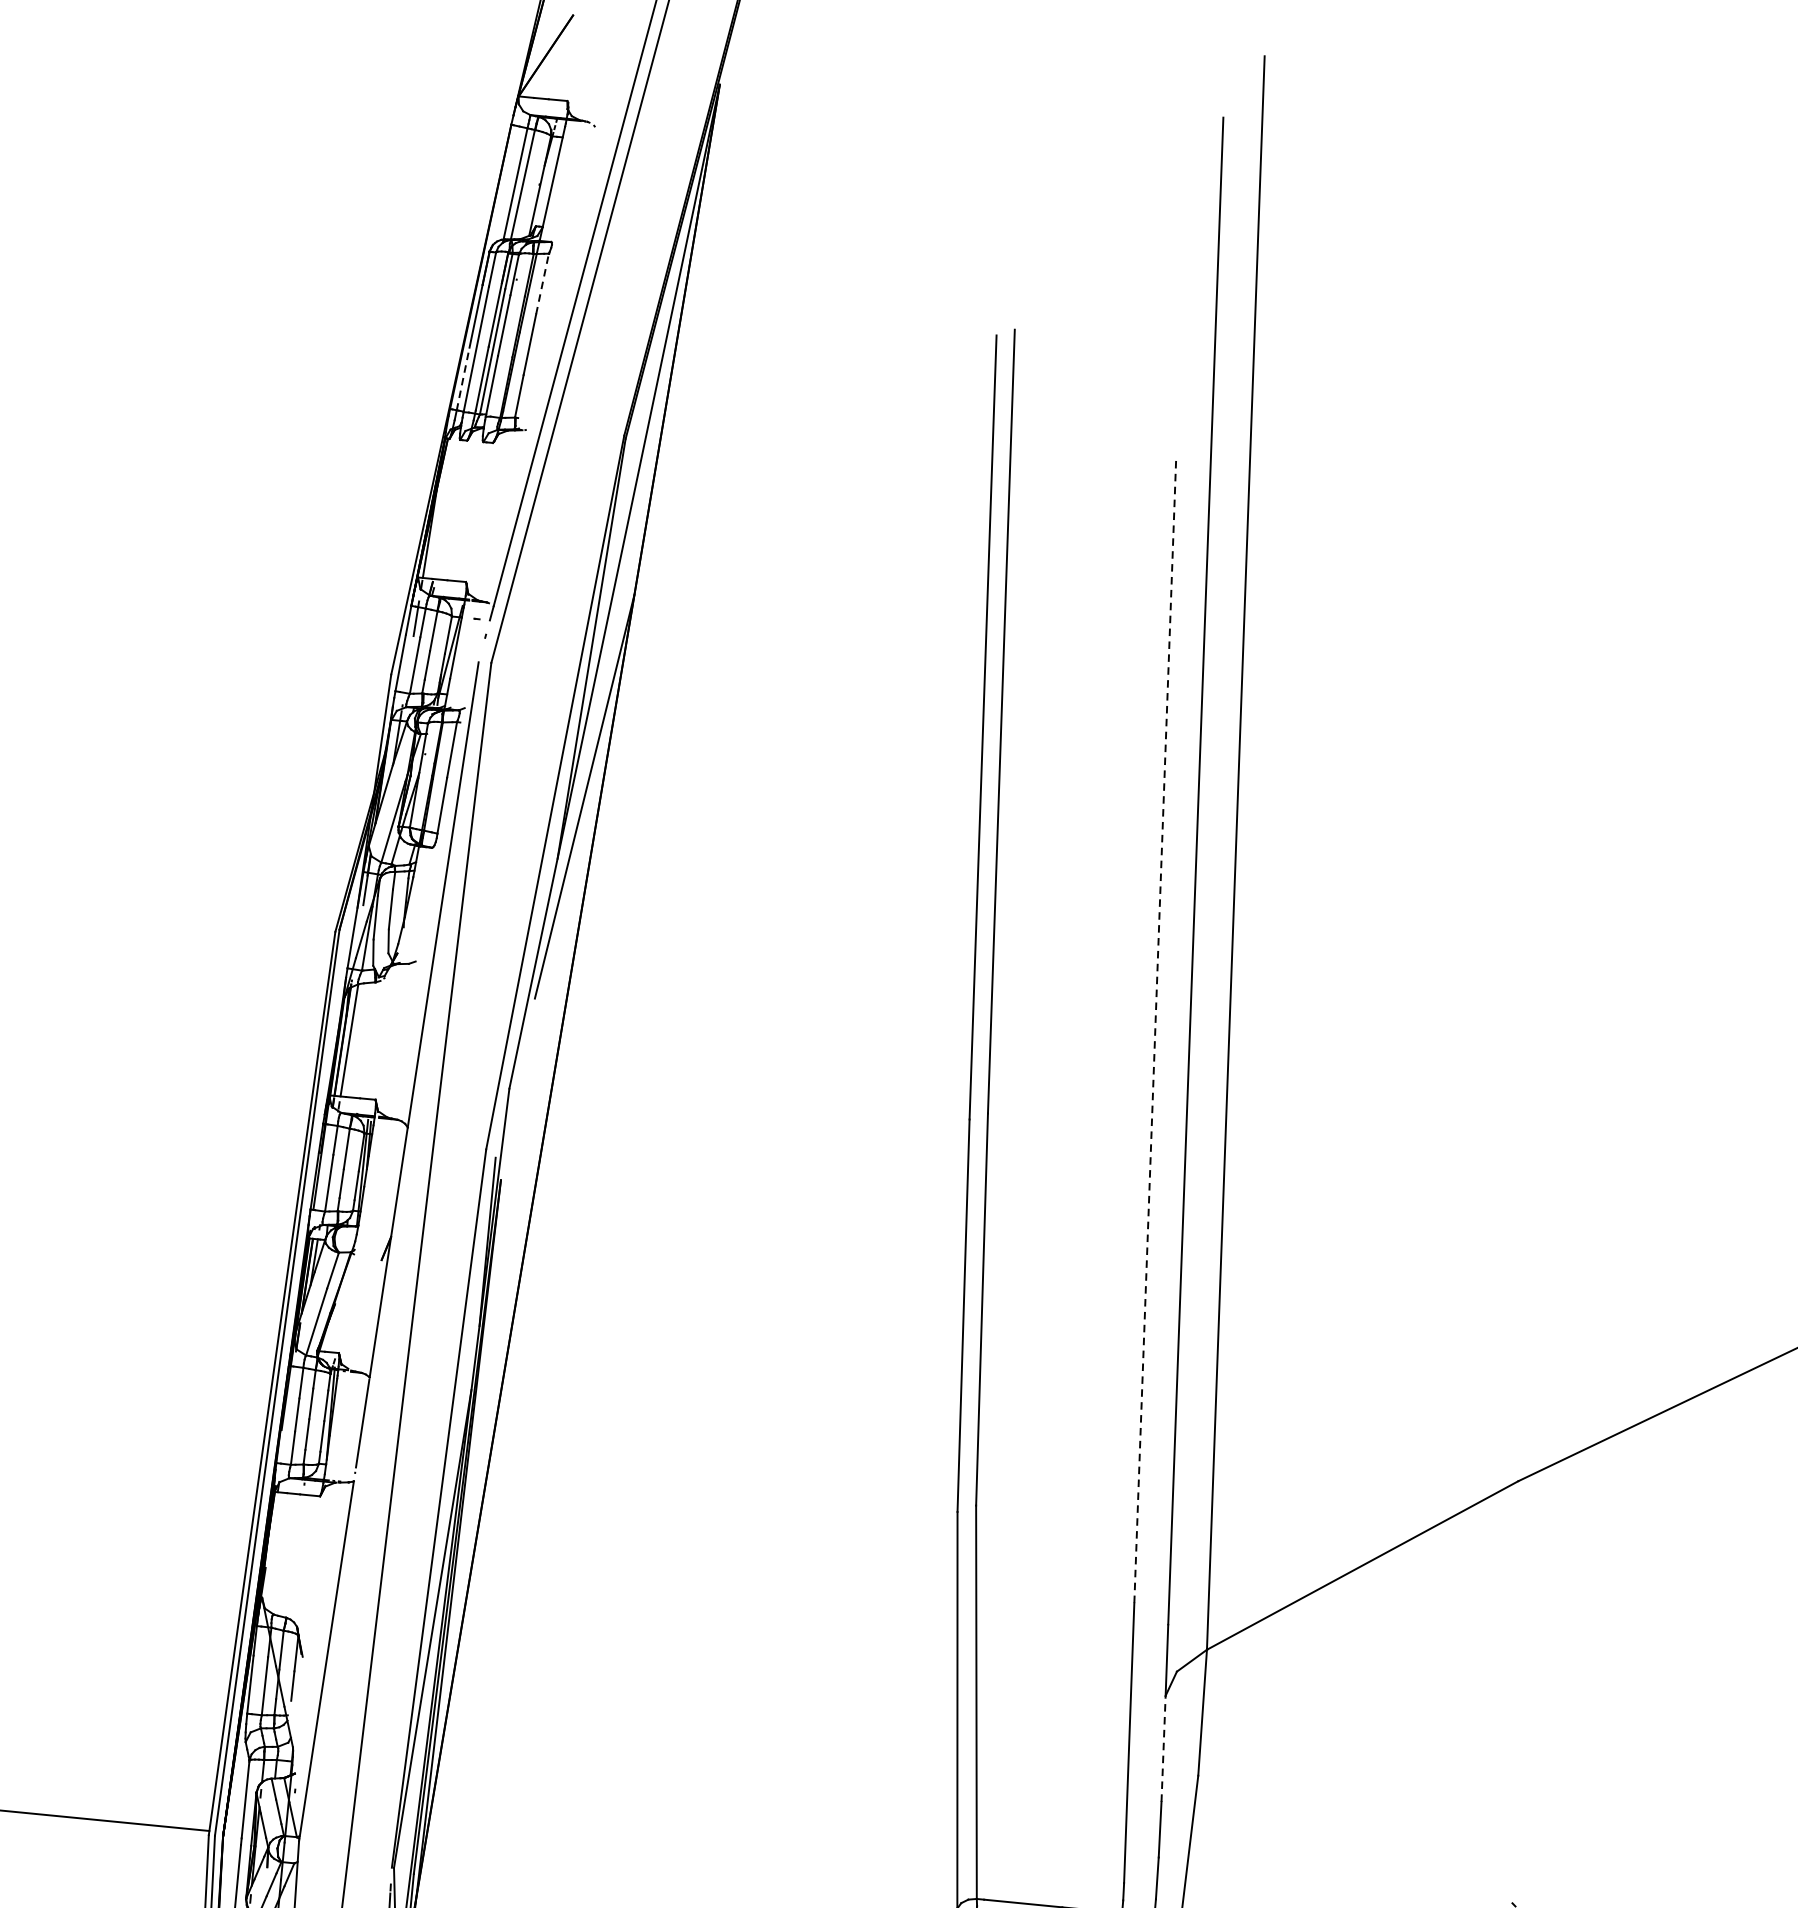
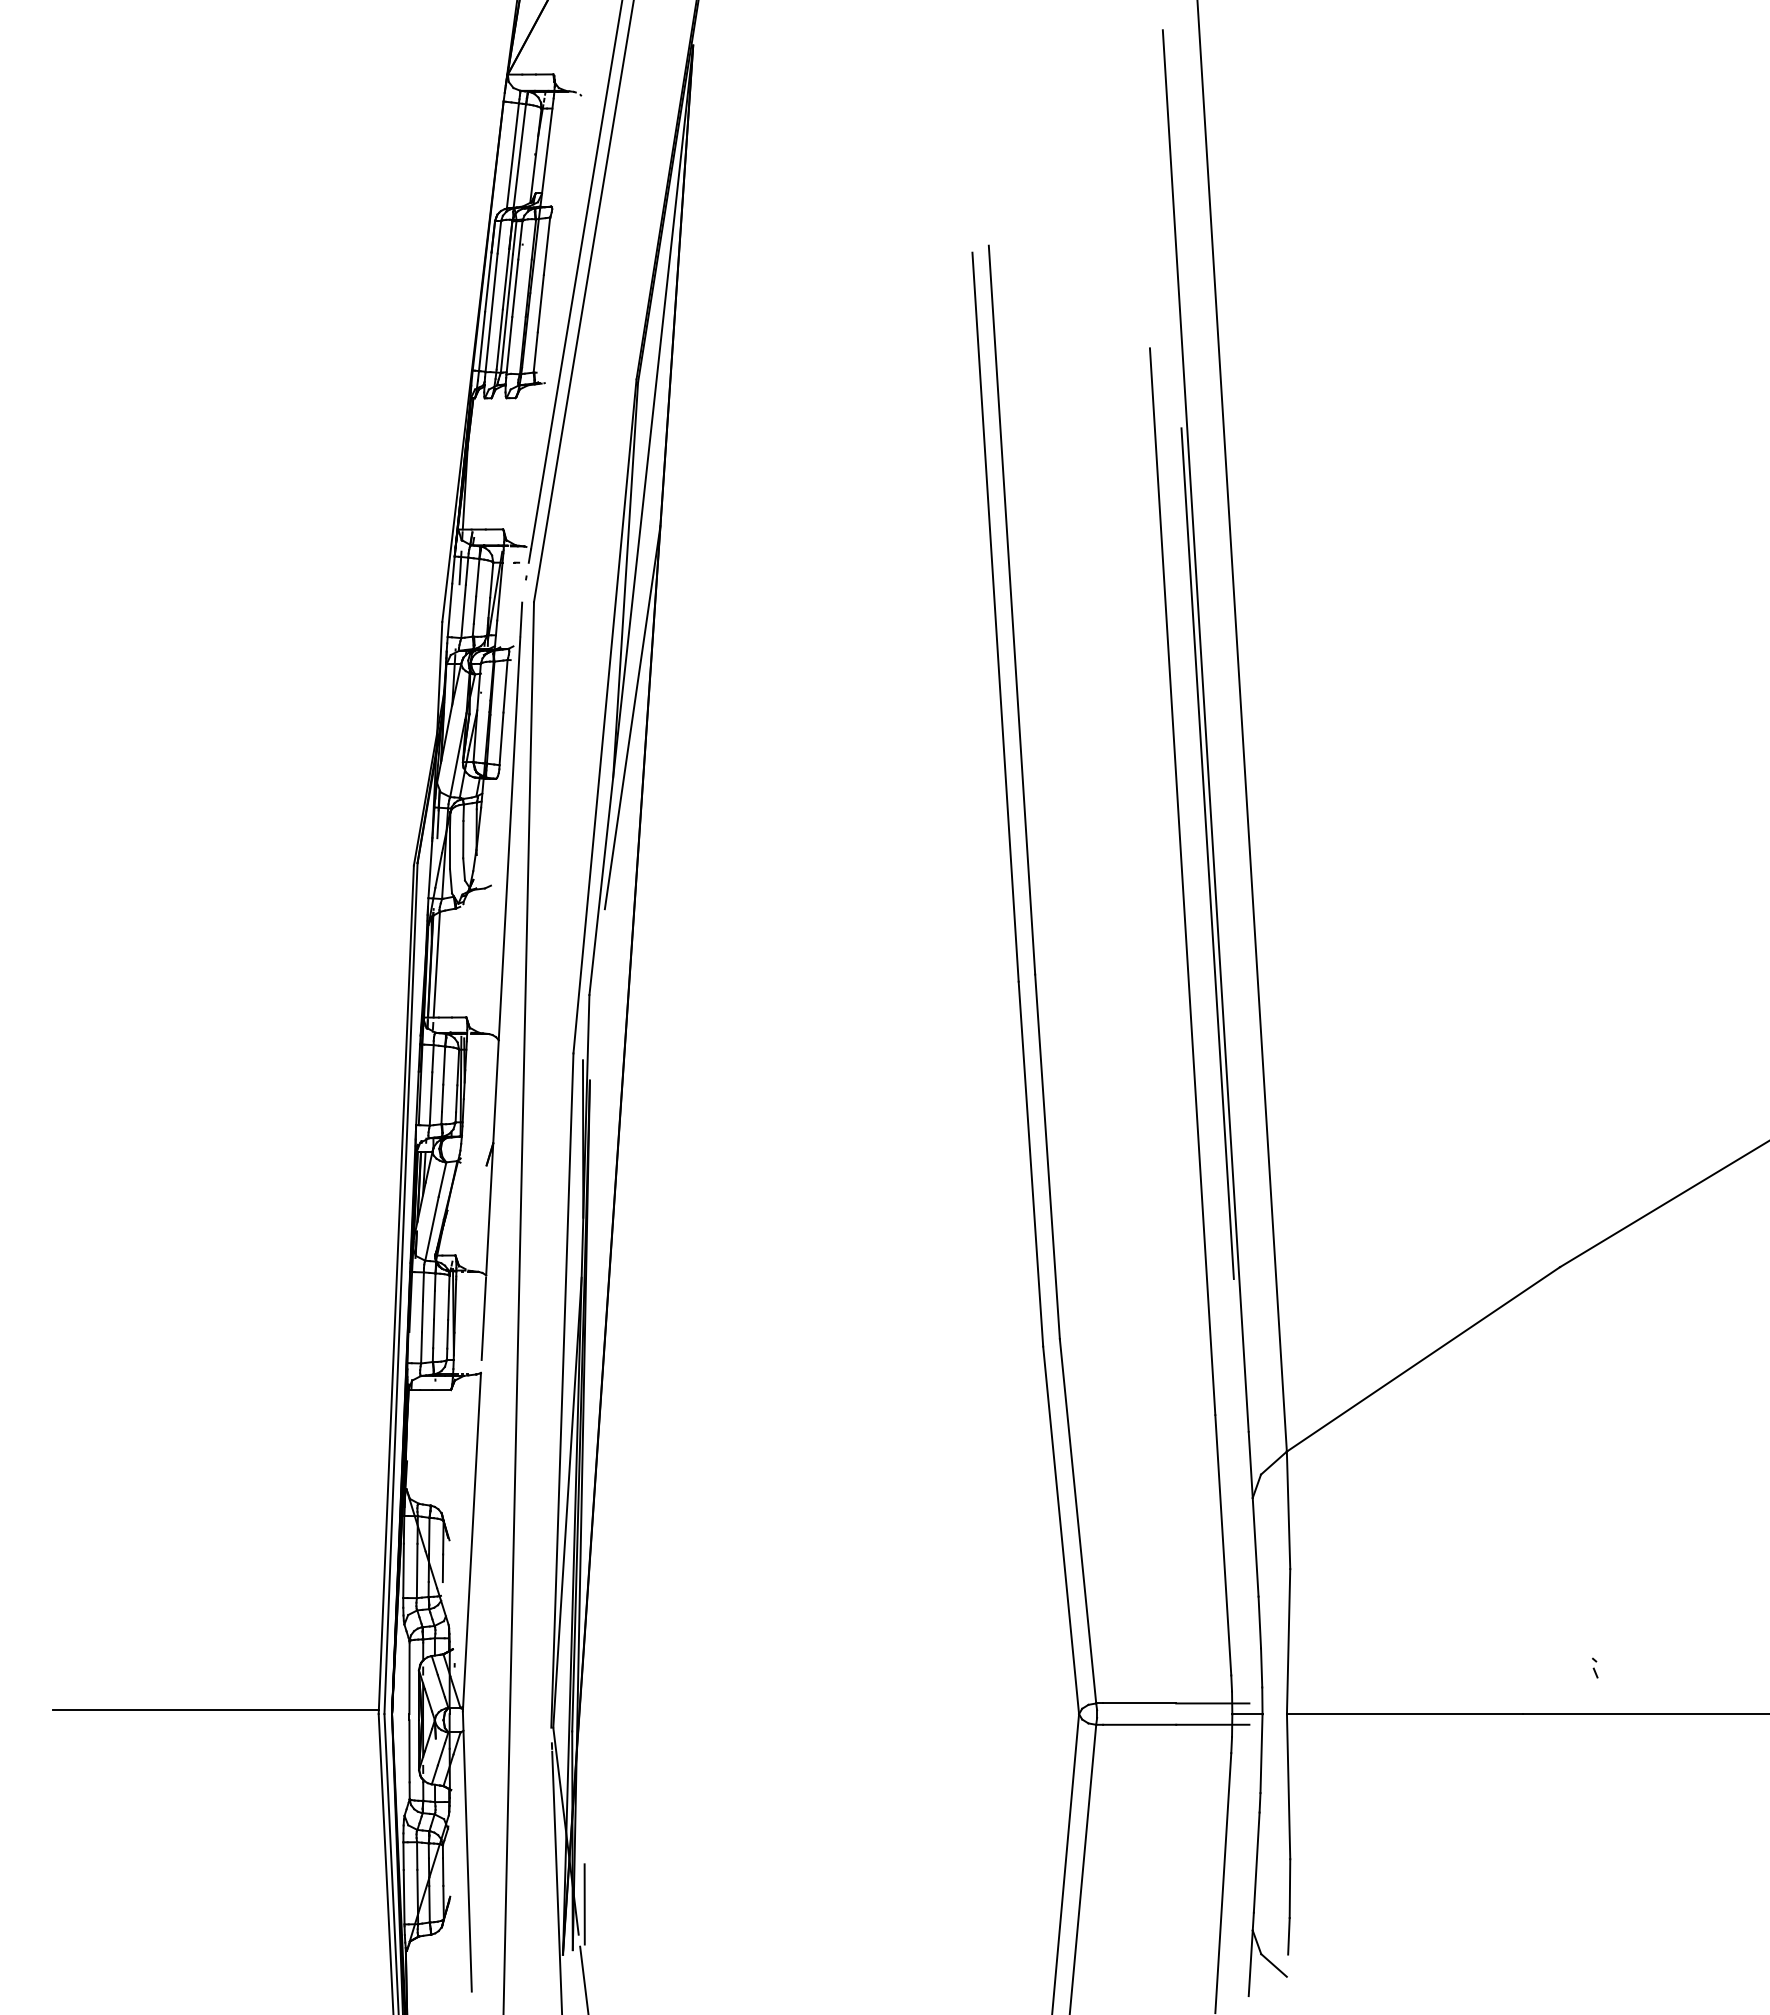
line: (543, 284) -> (547, 246), dashed -> solid
line: (463, 379) -> (482, 341), dashed -> solid
line: (1184, 1002) -> (1207, 853), added
line: (1155, 1029) -> (1182, 881), dashed -> solid
line: (1163, 1747) -> (1255, 1546), dashed -> solid

